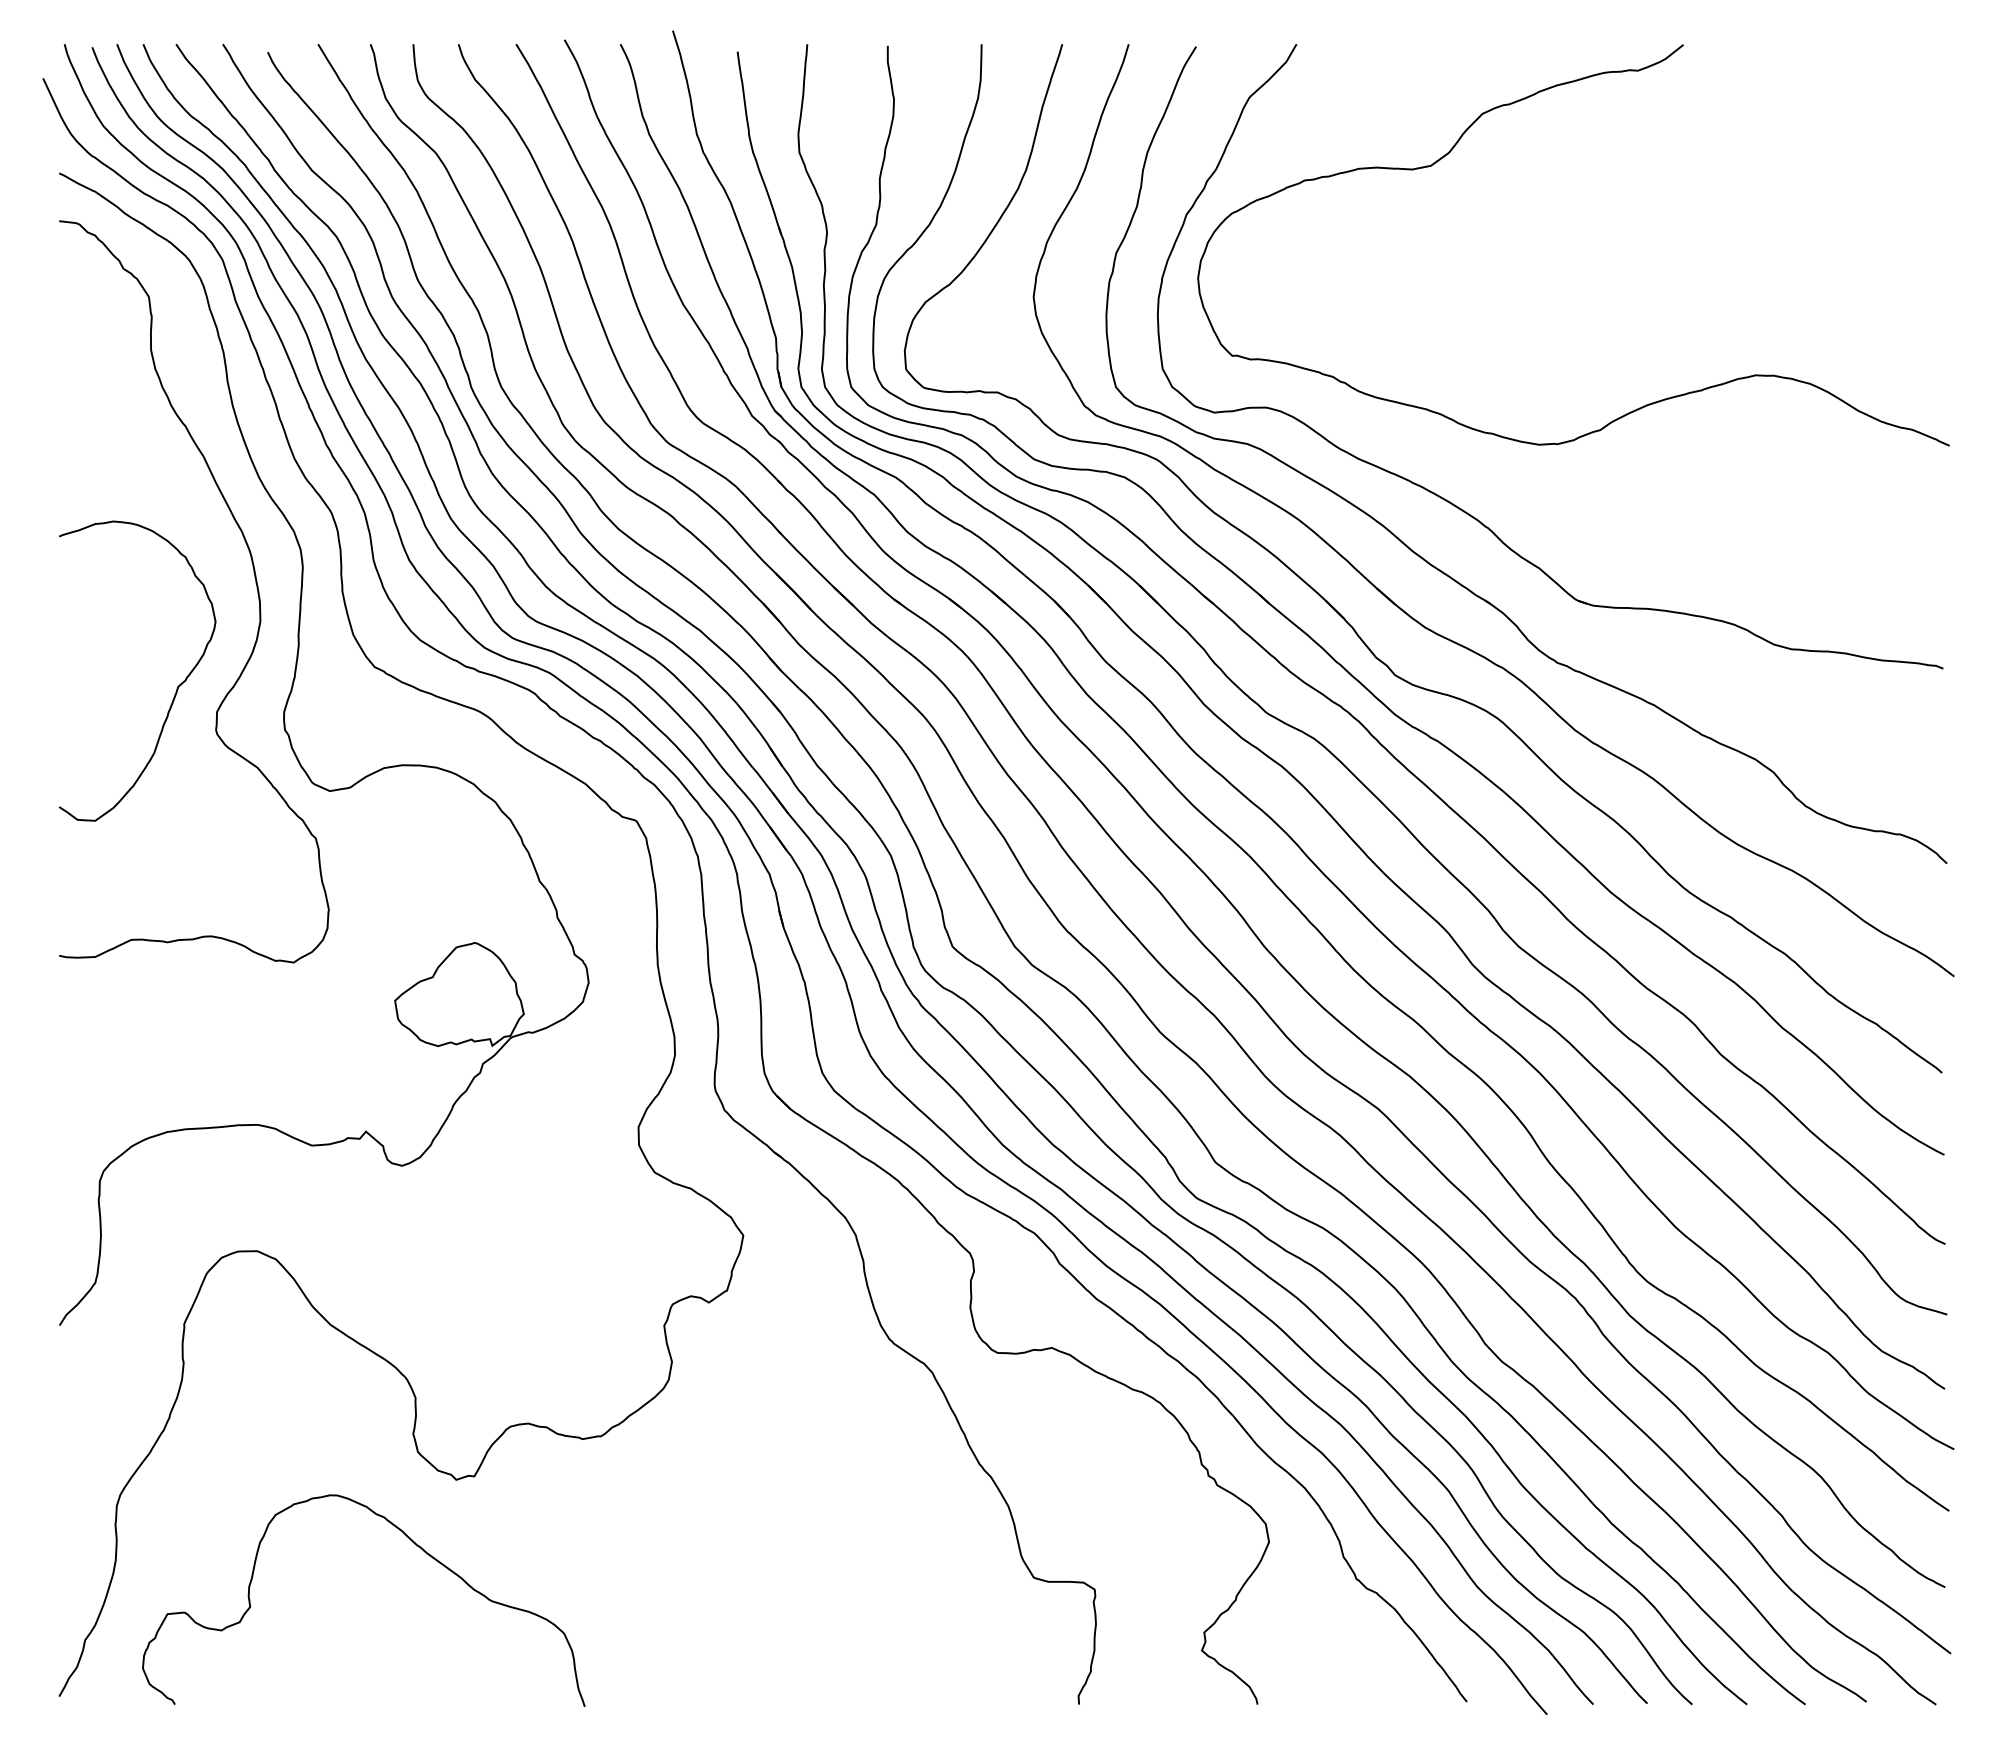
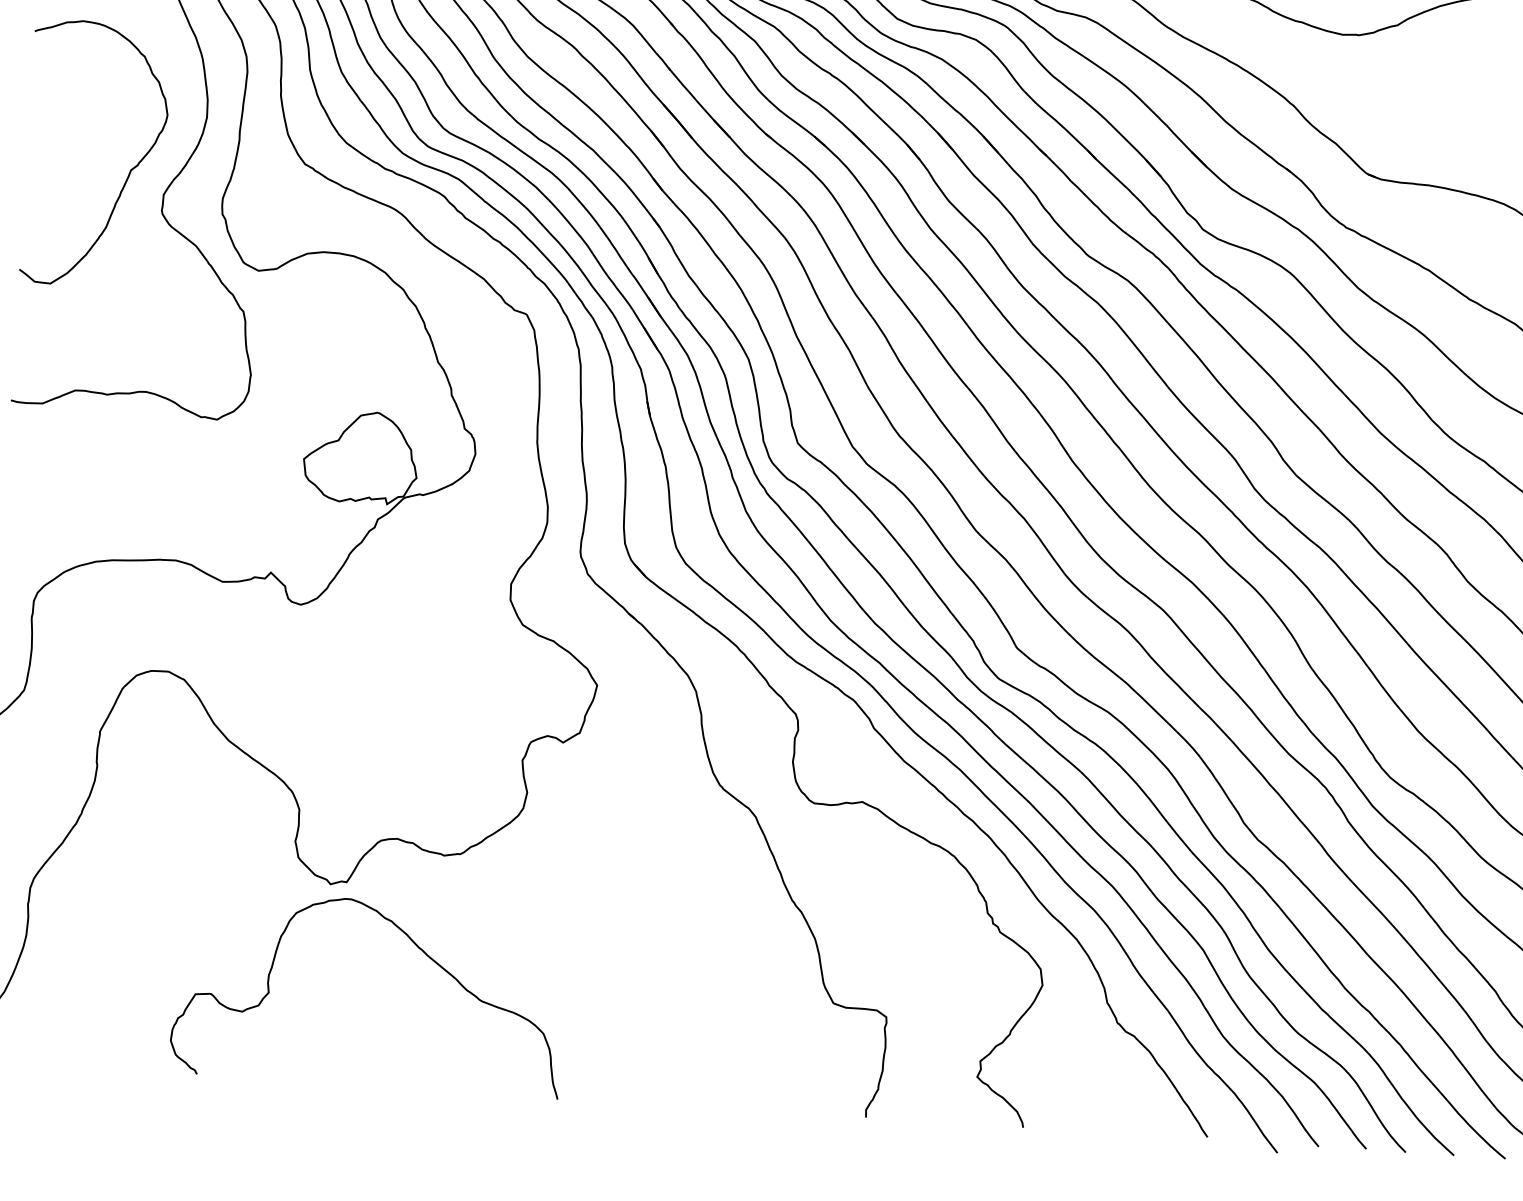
curve: (415, 1545) -> (417, 947), moved

